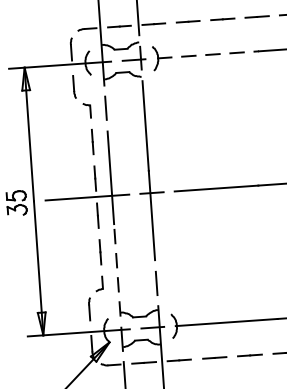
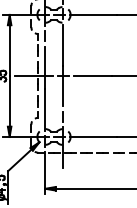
line: (208, 53) -> (93, 14), dashed -> solid
line: (117, 269) -> (45, 109), dashed -> solid

